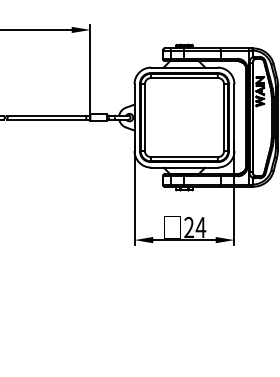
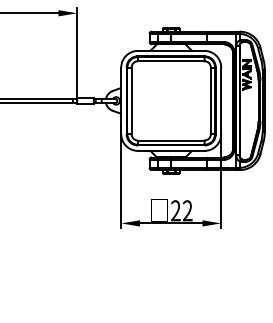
text: (200, 226) -> (187, 209), 24 -> 22

